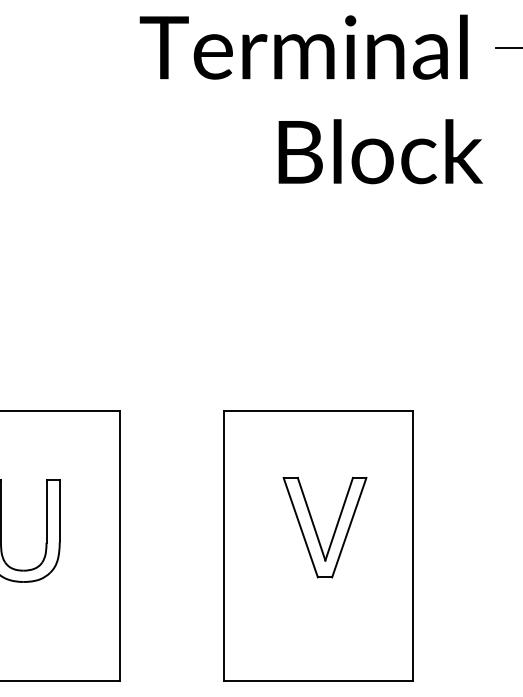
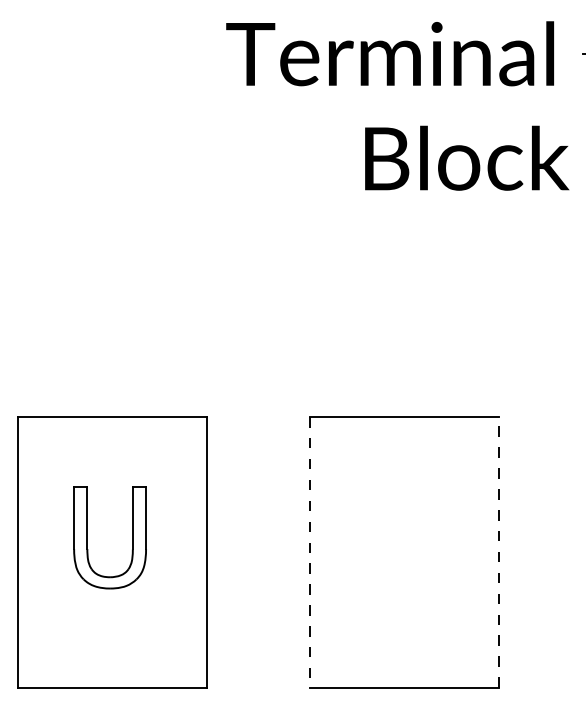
part: (316, 528) -> (402, 535), removed
line: (412, 544) -> (498, 551), solid -> dashed
line: (223, 545) -> (309, 552), solid -> dashed

